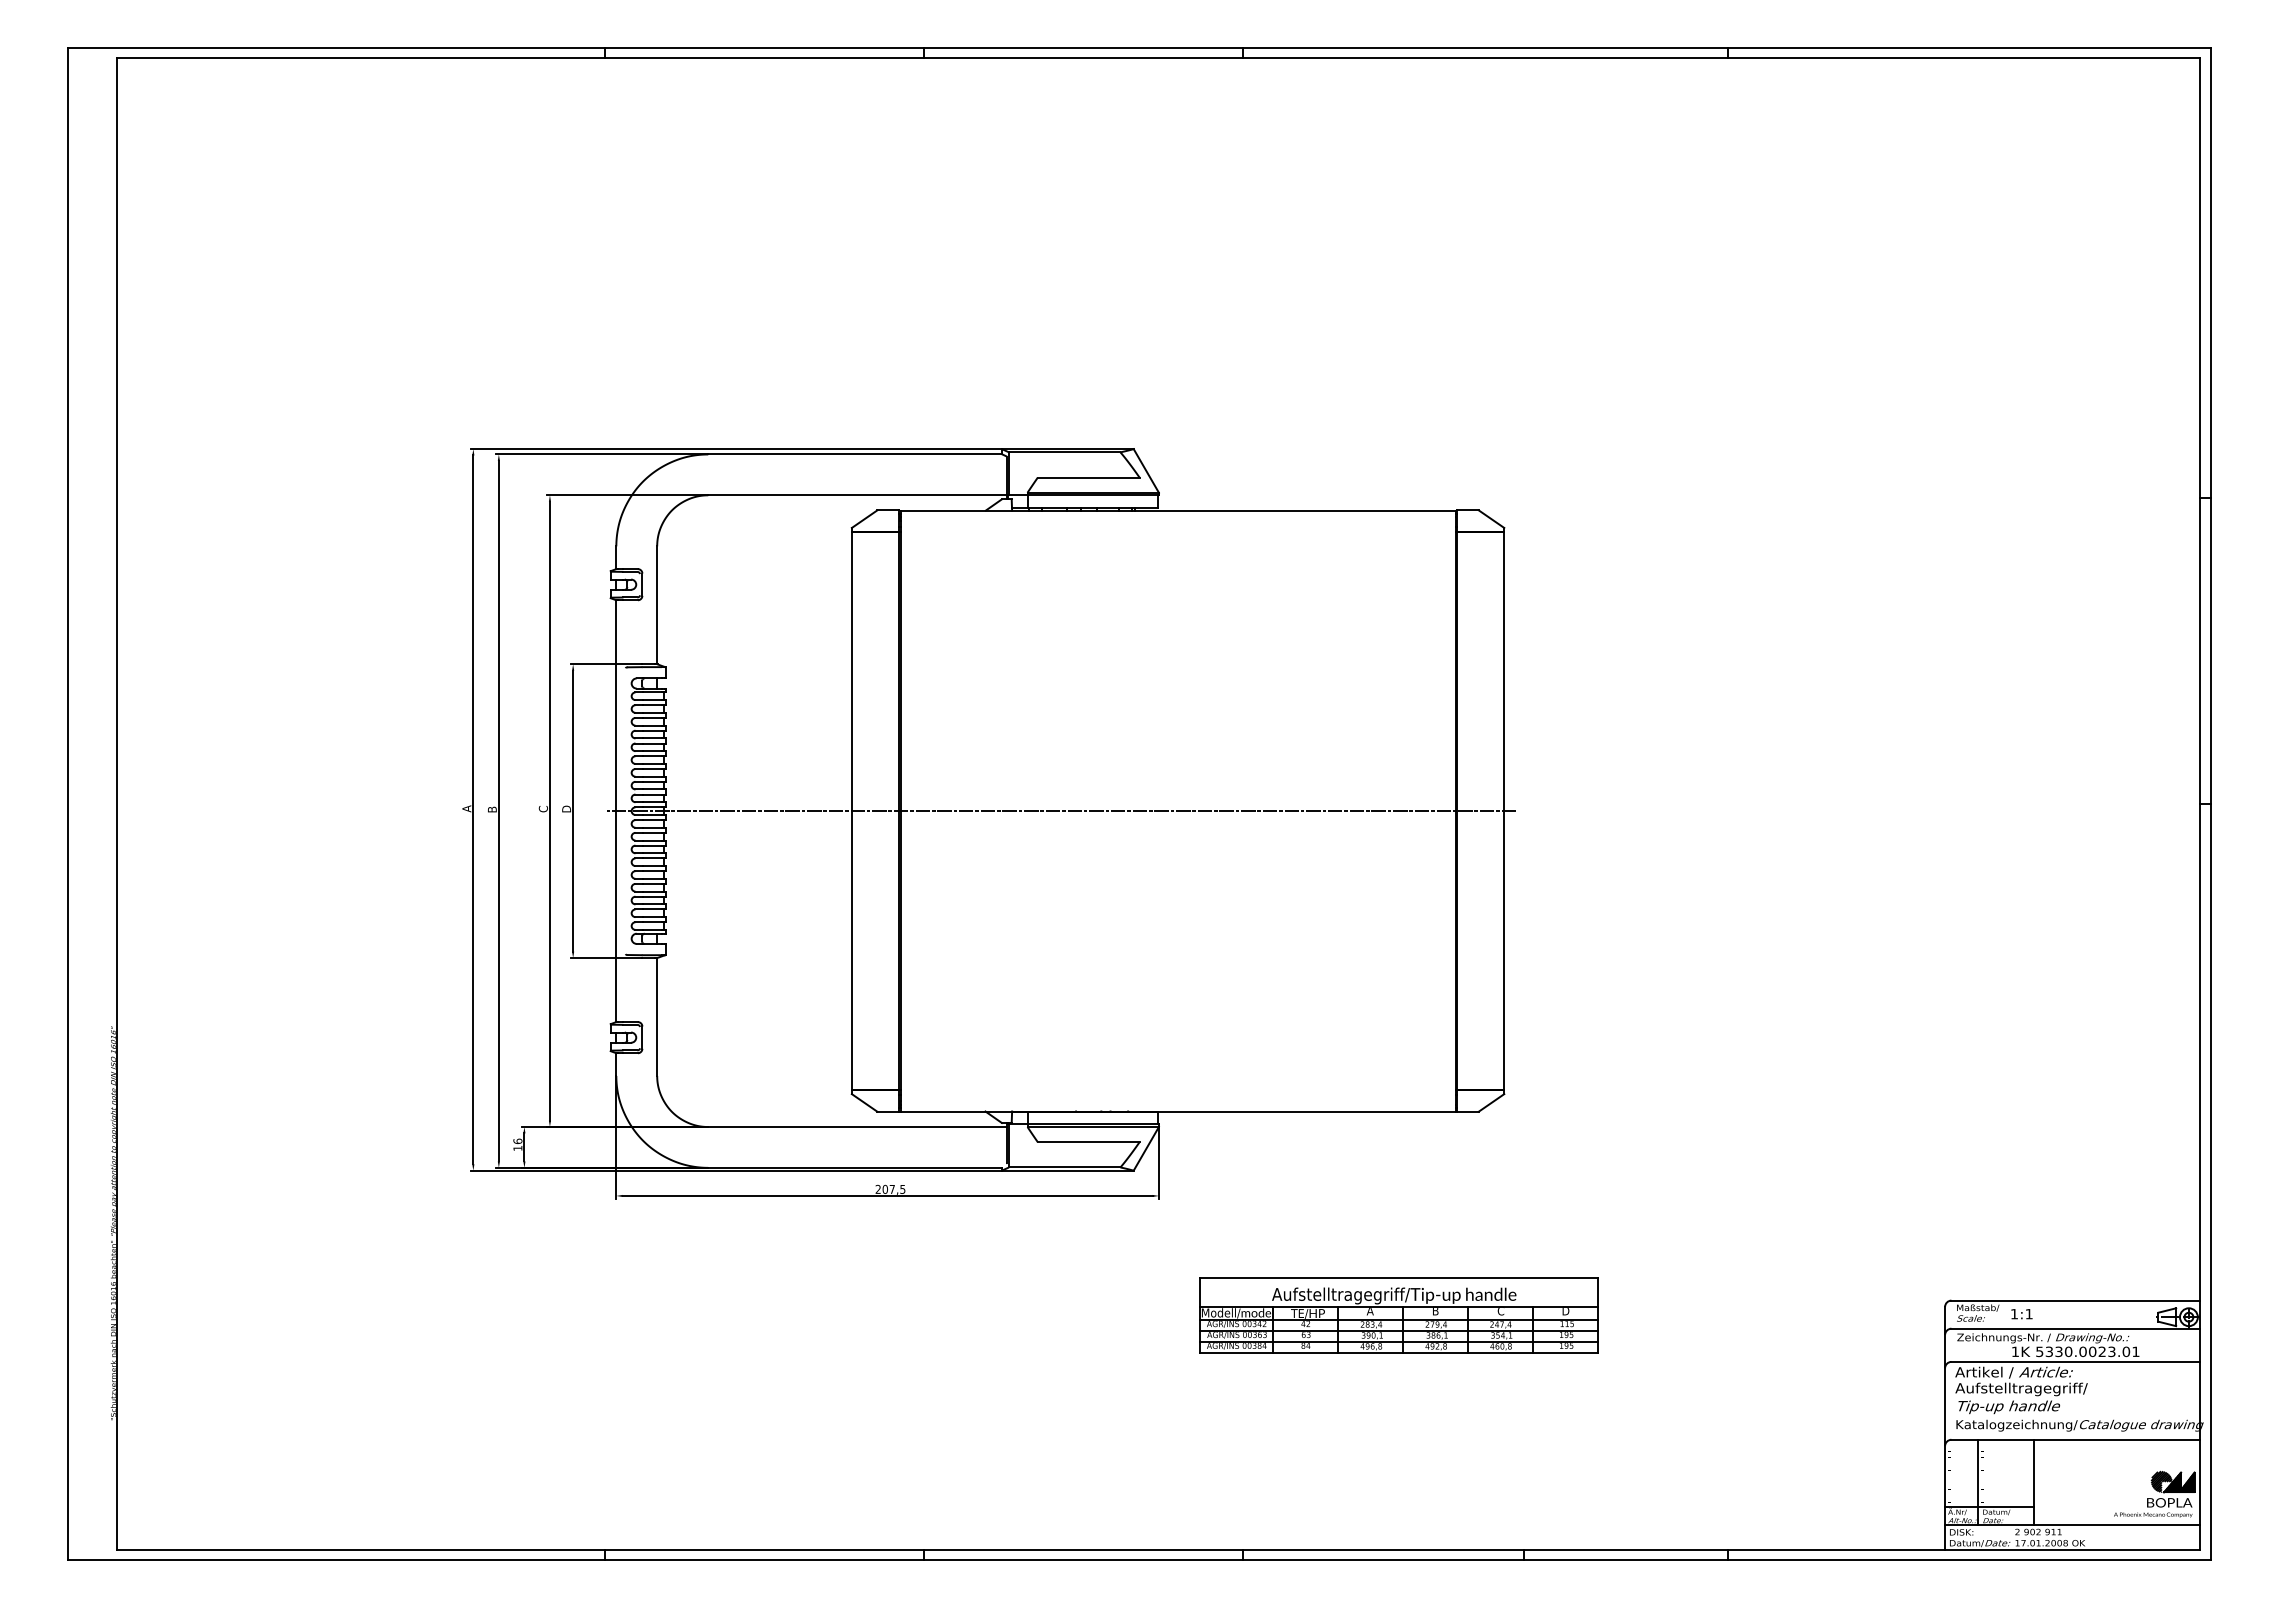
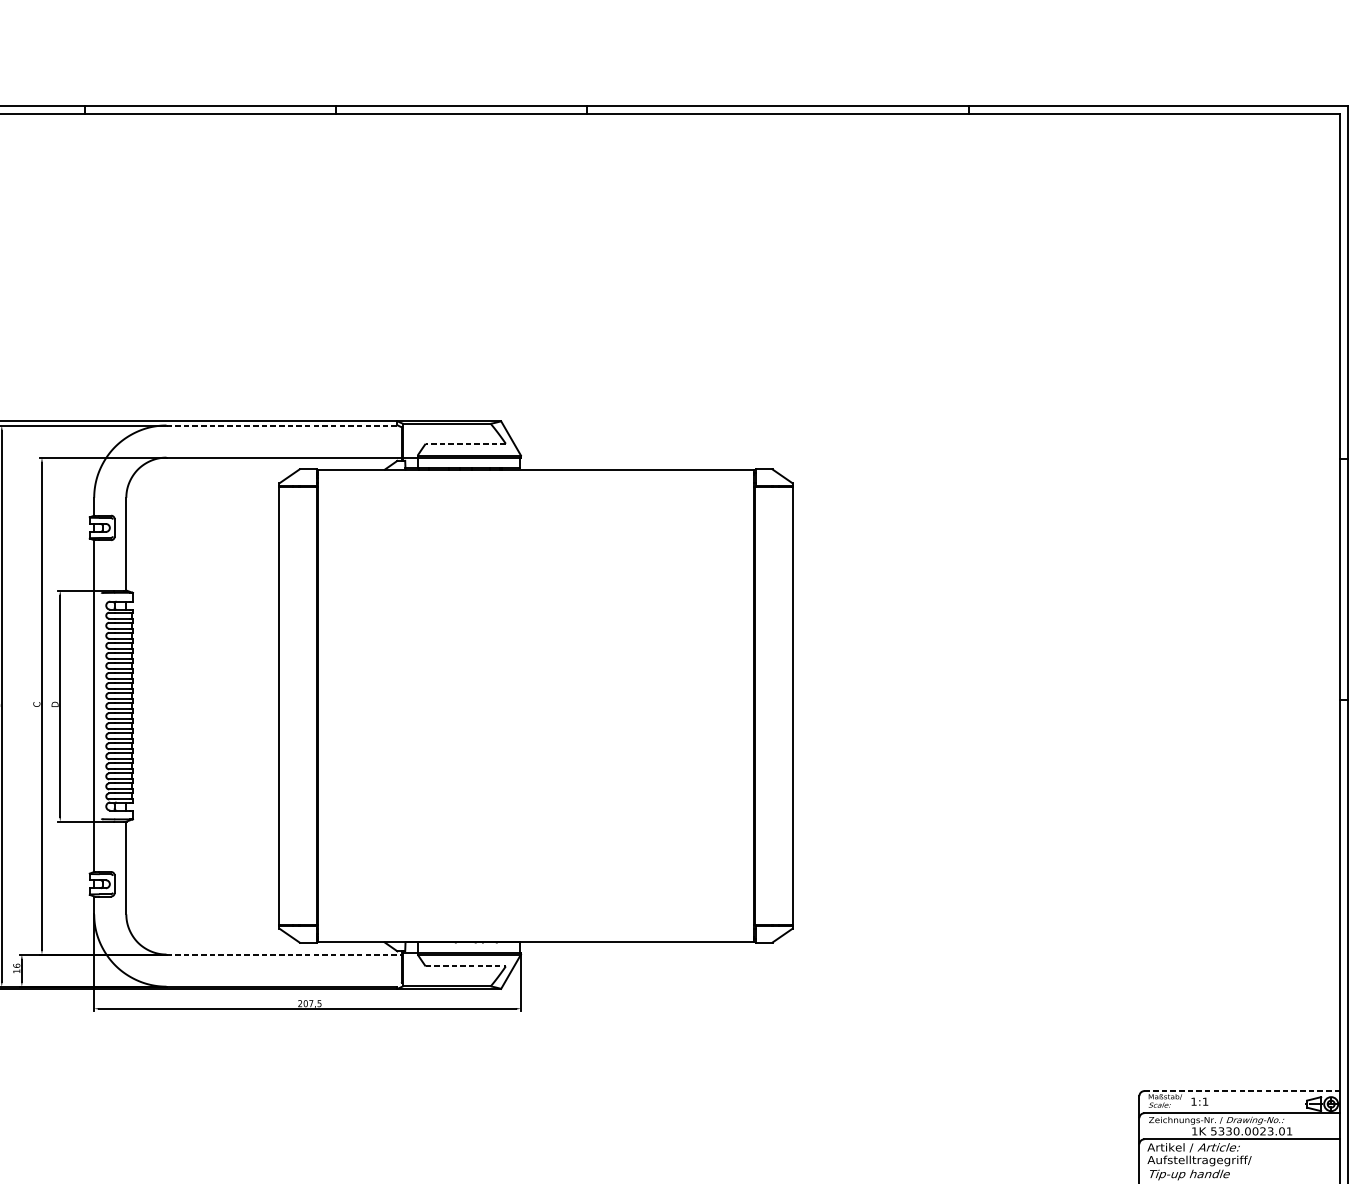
line: (855, 454) -> (282, 425), solid -> dashed
line: (1088, 477) -> (465, 443), solid -> dashed
line: (1061, 811) -> (444, 706), removed
line: (858, 1127) -> (284, 954), solid -> dashed
line: (1088, 1142) -> (465, 966), solid -> dashed
line: (2075, 1300) -> (1241, 1091), solid -> dashed
part: (1398, 1315) -> (709, 1102), removed

